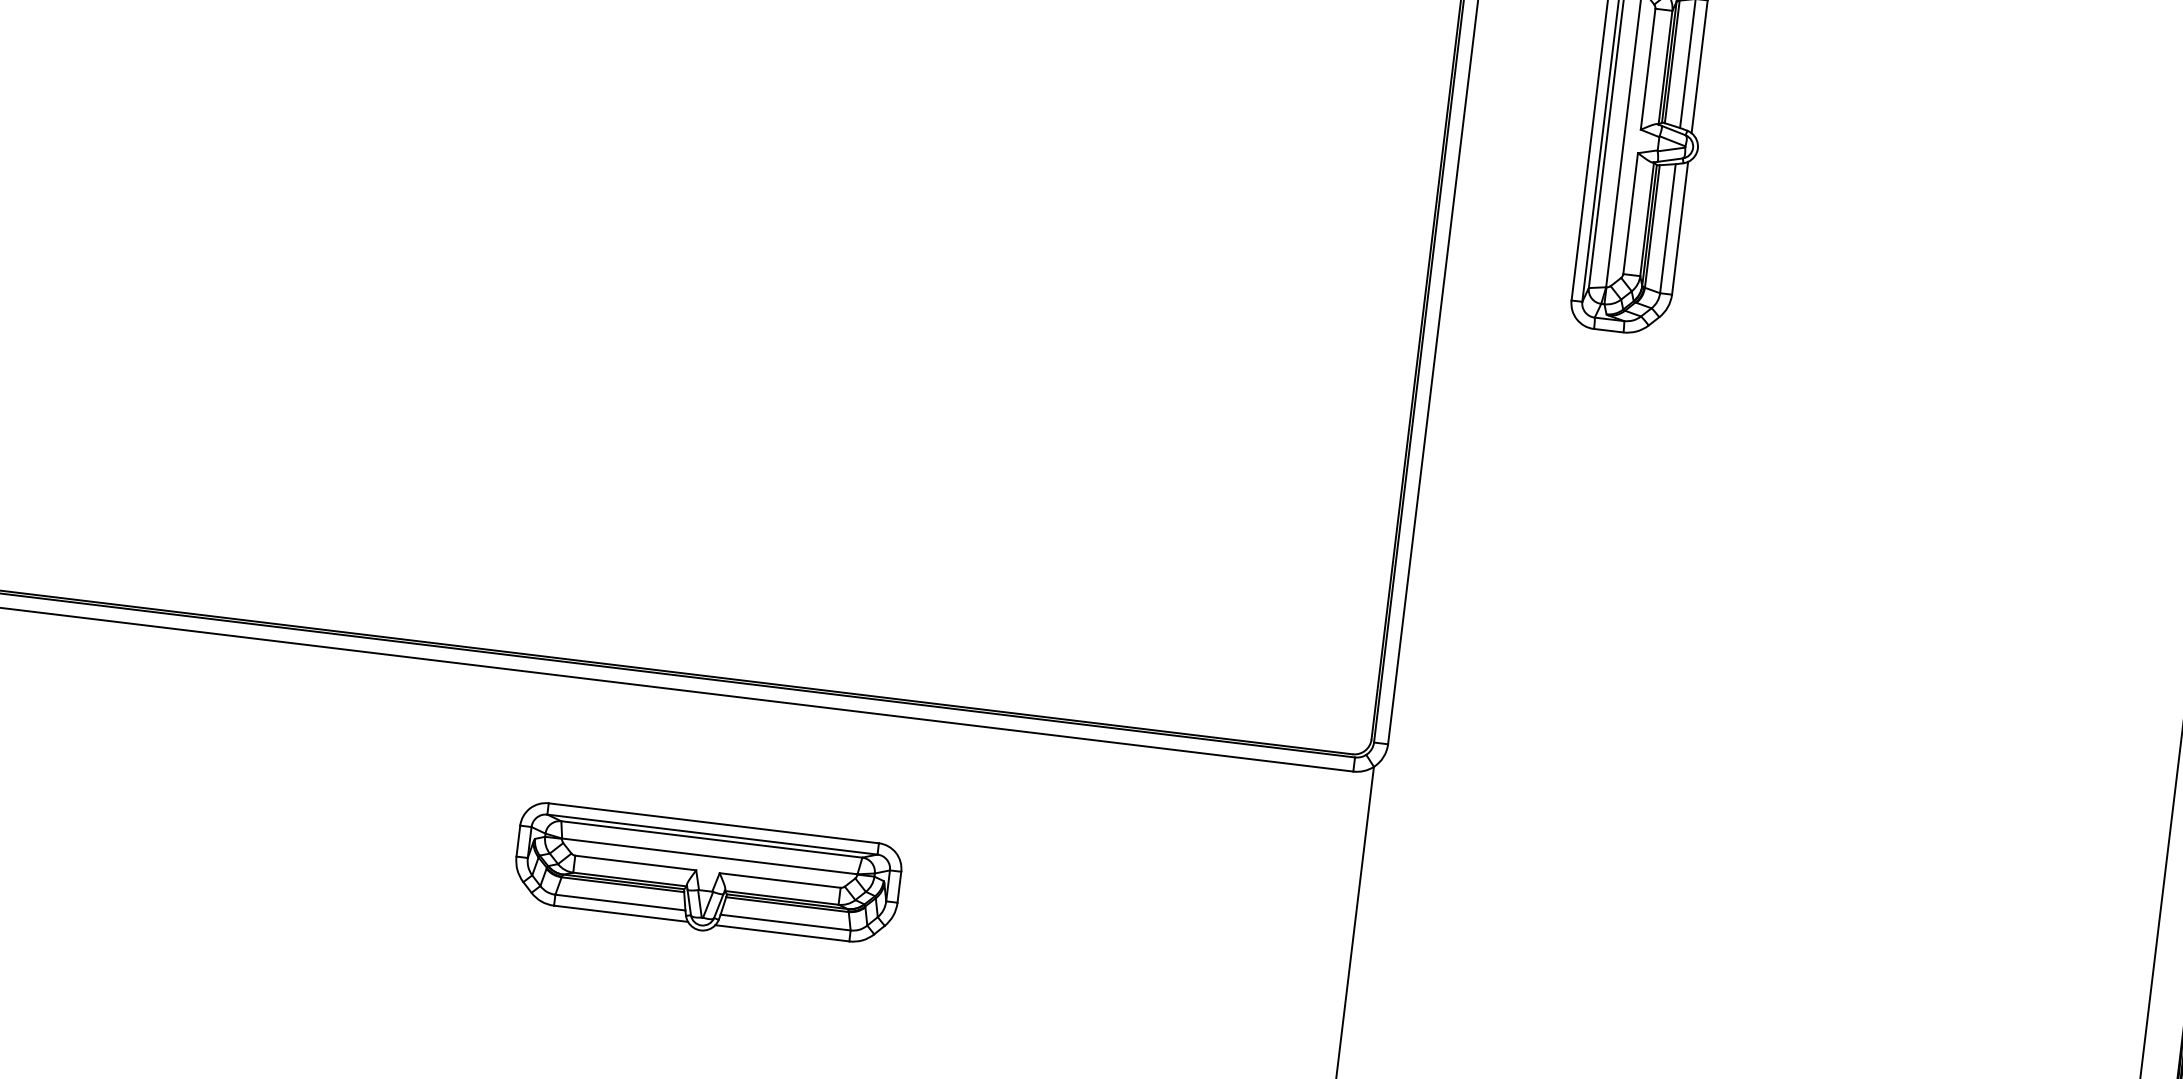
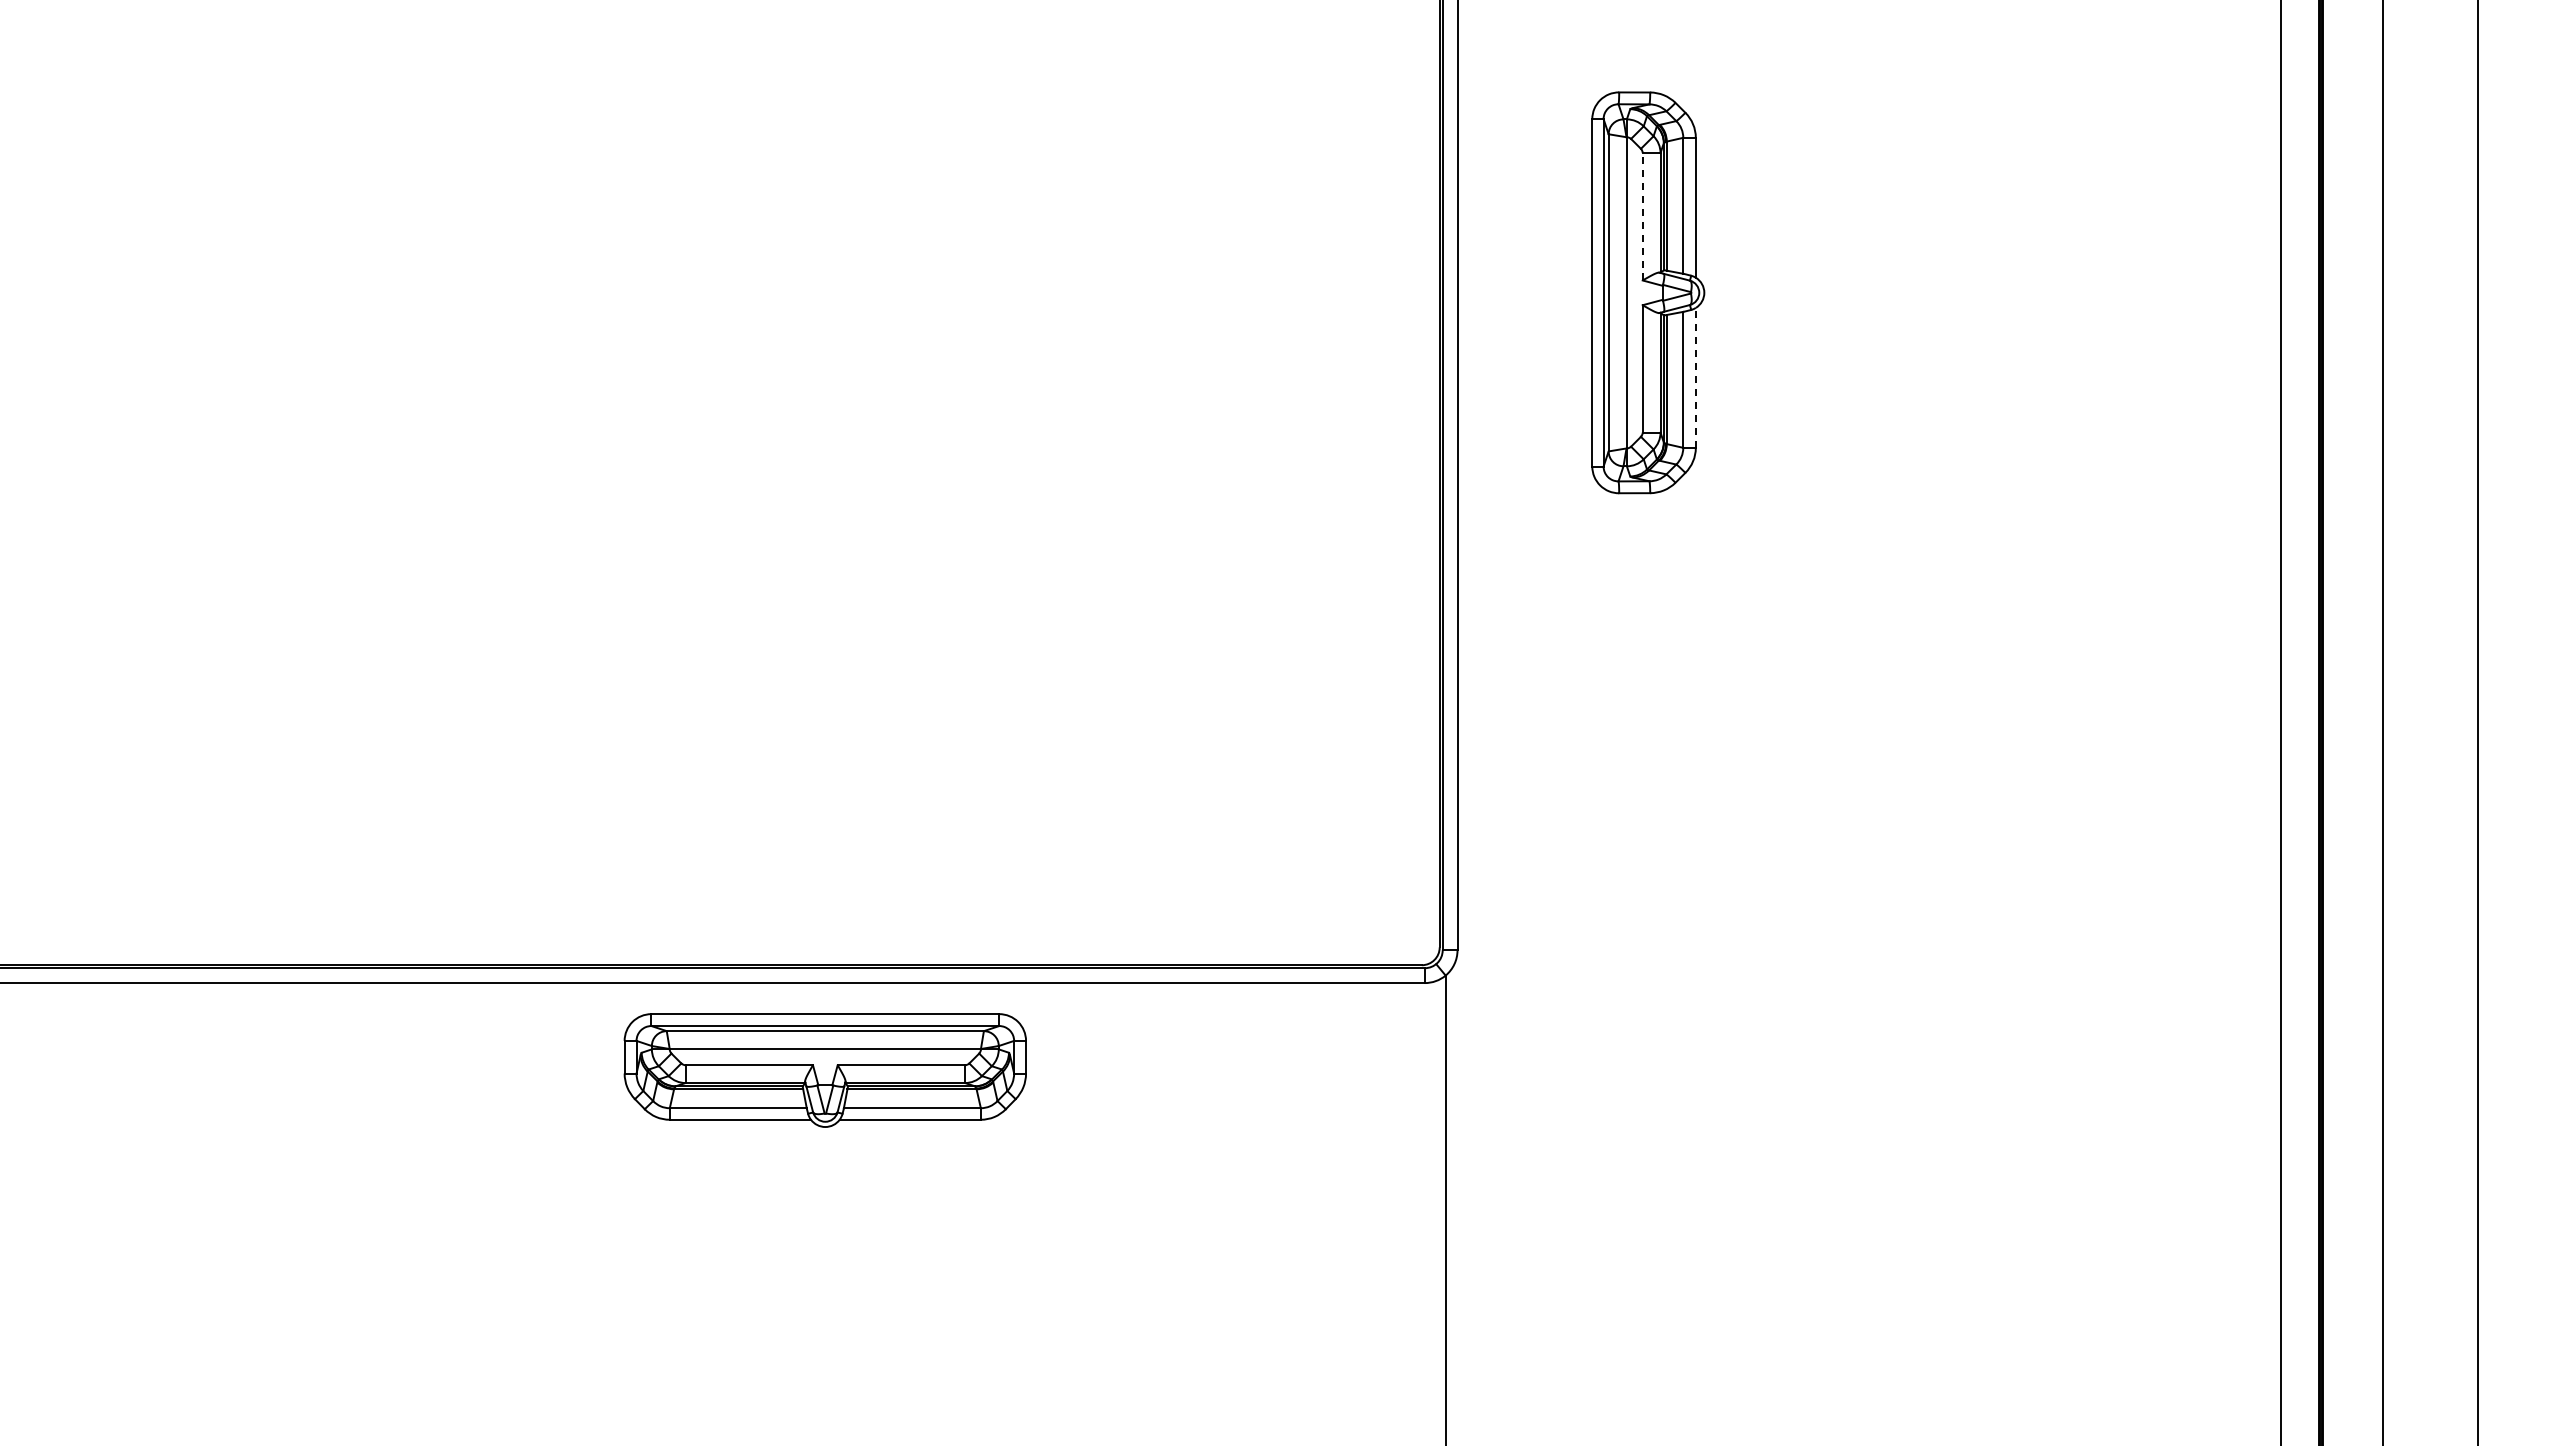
line: (1647, 68) -> (1642, 216), solid -> dashed
line: (1679, 227) -> (1695, 377), solid -> dashed
part: (706, 876) -> (824, 1070), moved

